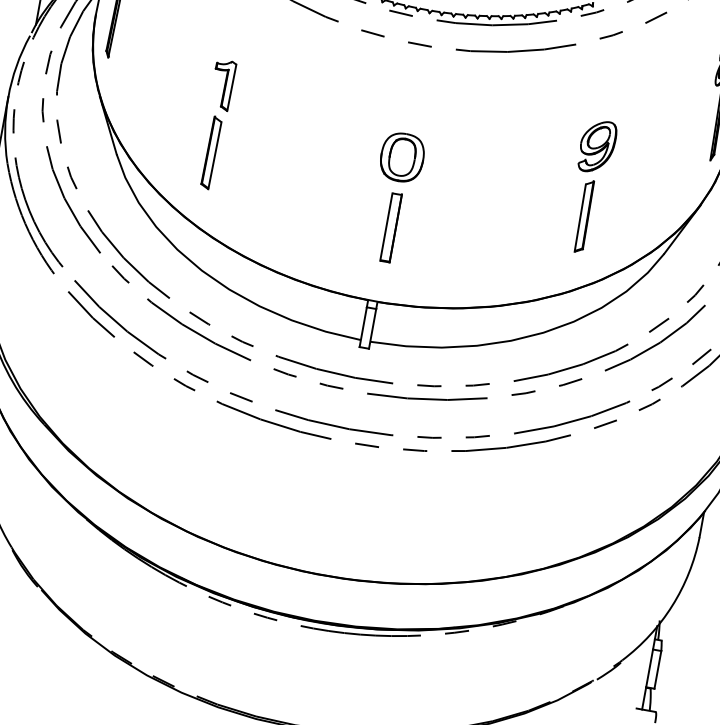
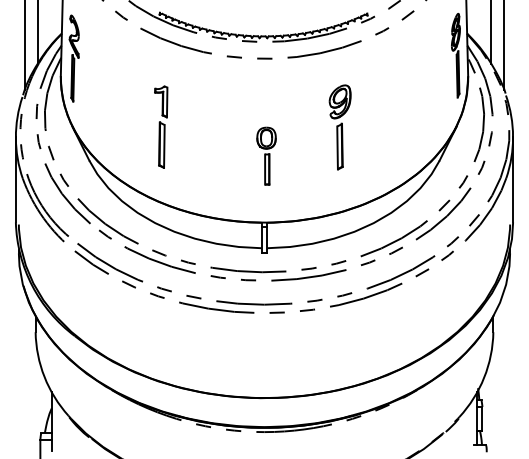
part: (216, 123) -> (161, 126), moved
part: (589, 186) -> (339, 127), moved
part: (395, 196) -> (266, 155), size x0.7

